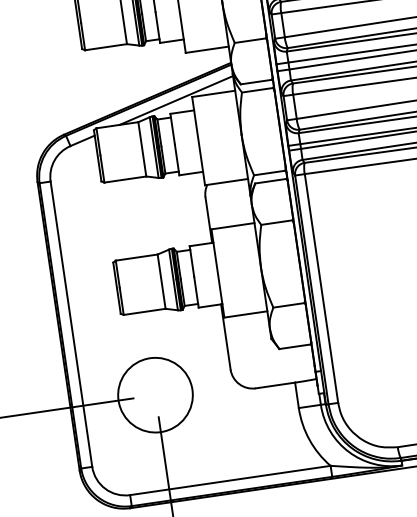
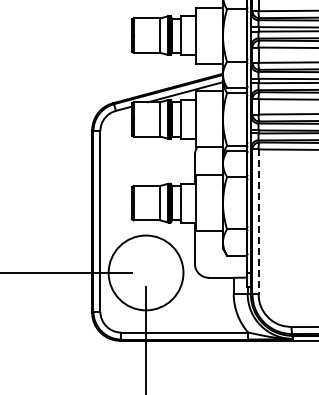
line: (321, 289) -> (258, 222), solid -> dashed
circle: (154, 394) -> (145, 272), size x1.6

